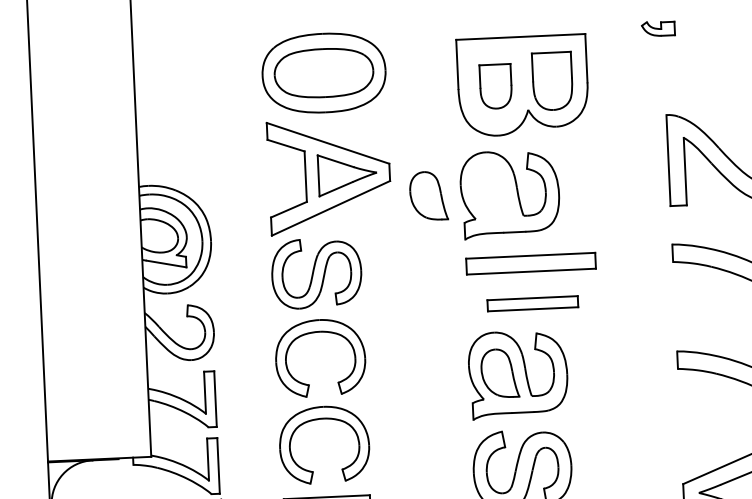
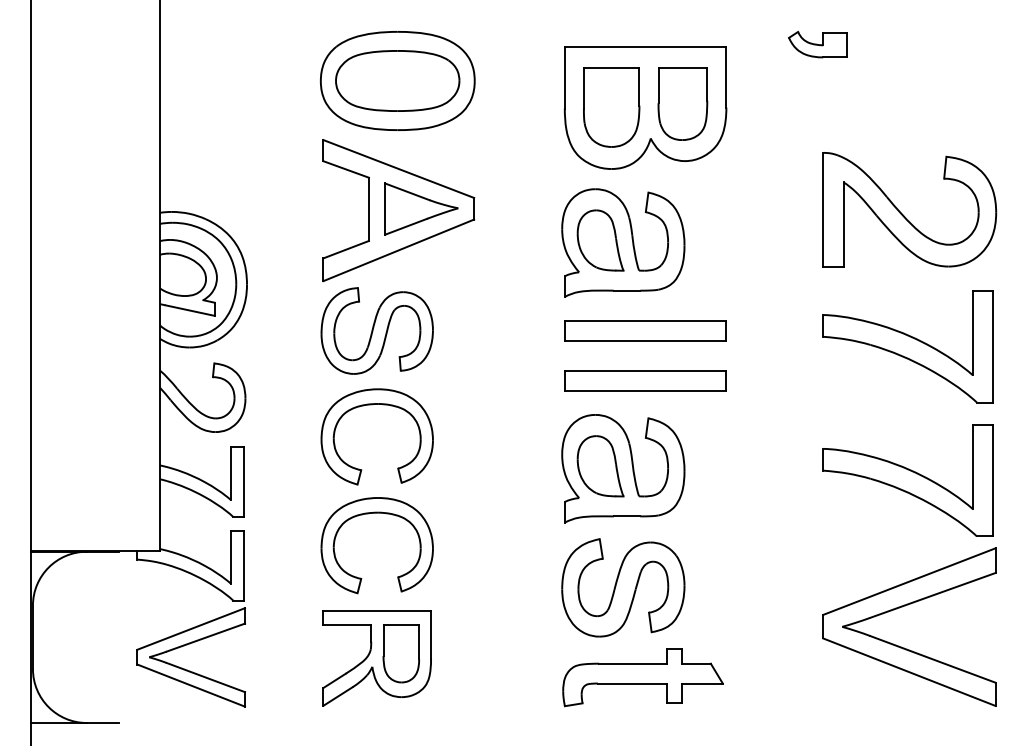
part: (657, 28) -> (817, 44), size x1.43
part: (495, 86) -> (611, 107), size x1.43
part: (428, 196) -> (600, 240), moved
part: (532, 303) -> (645, 380), size x1.43

